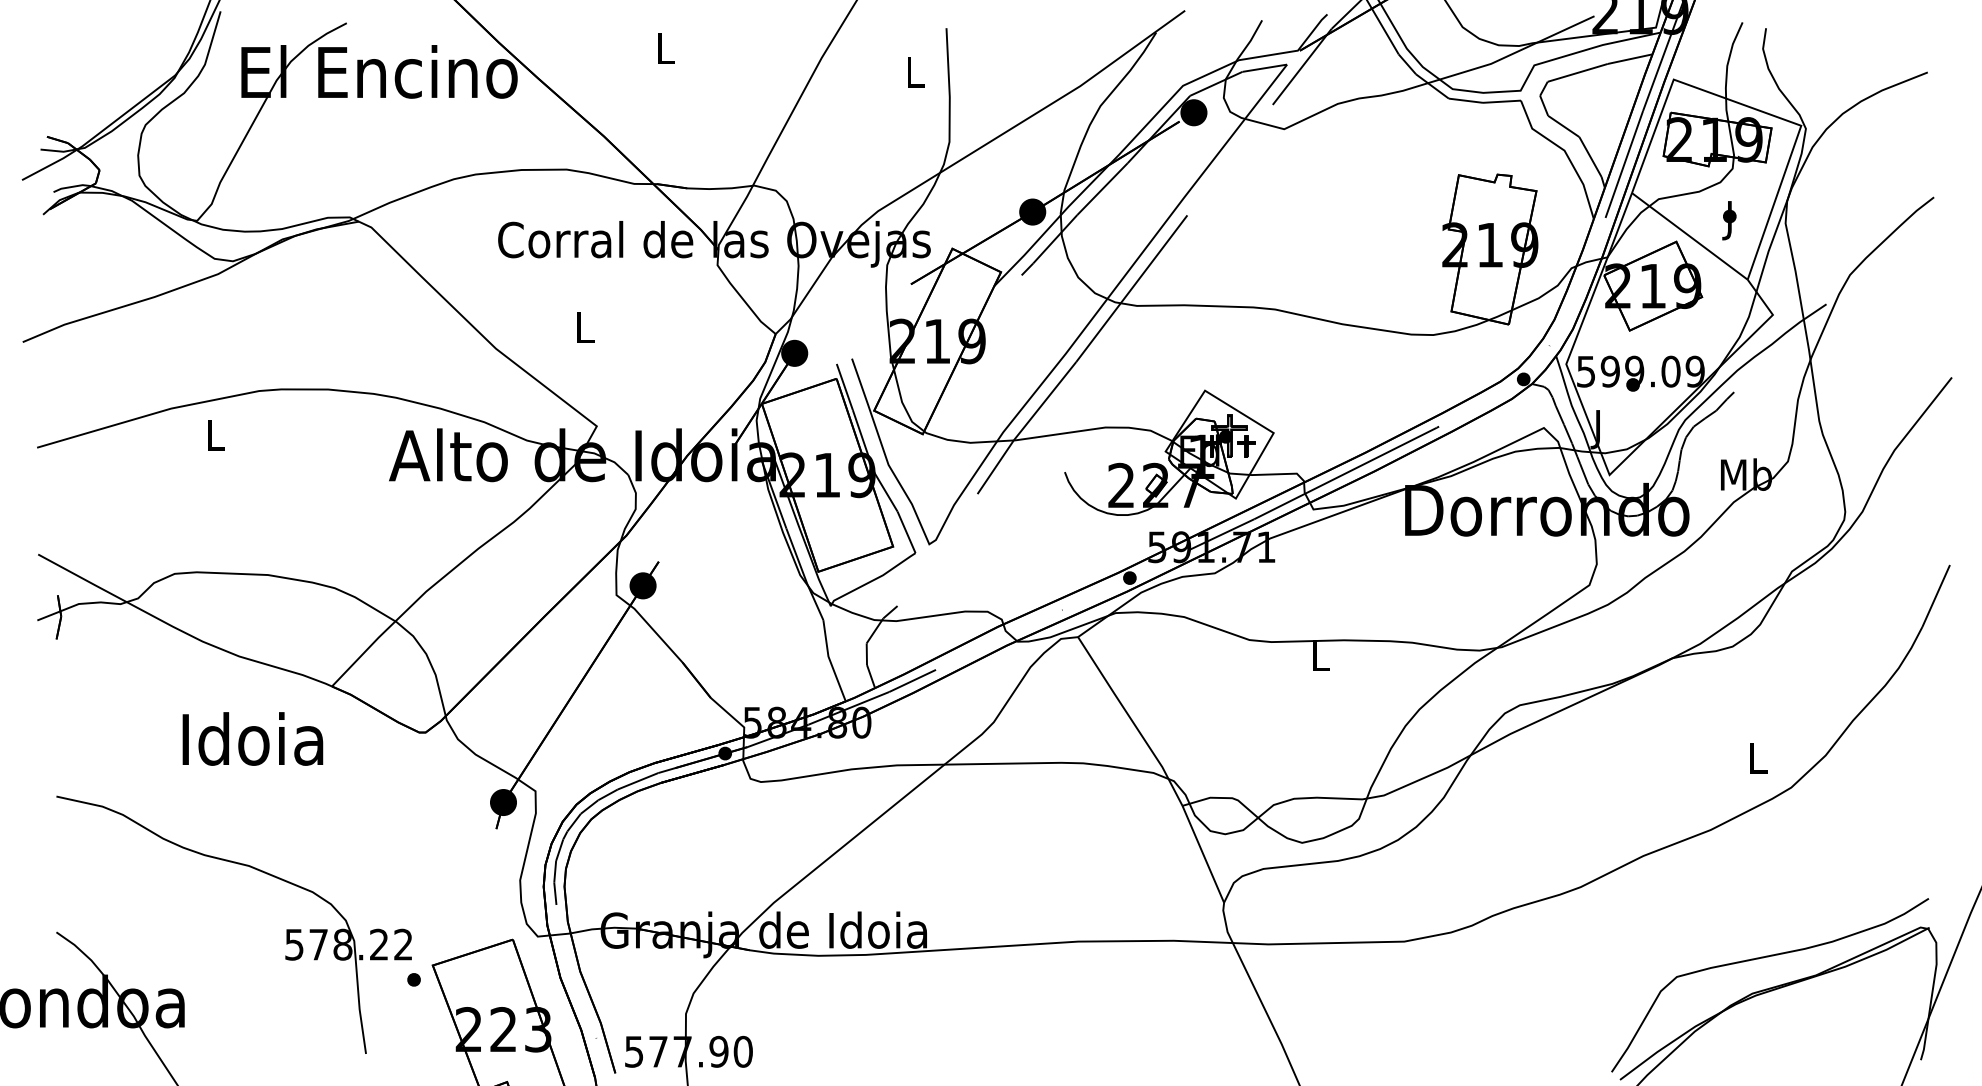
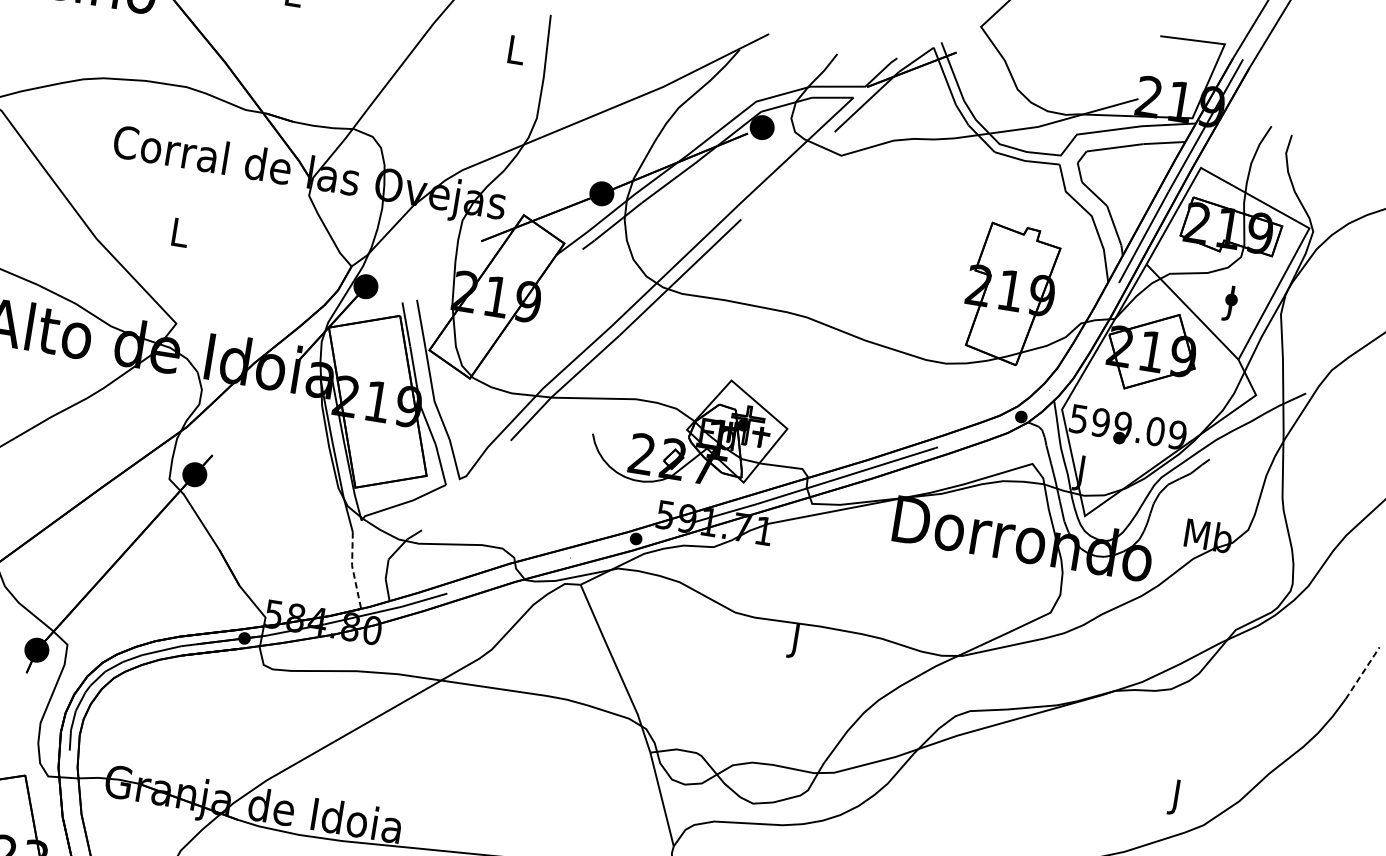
line: (1936, 596) -> (1362, 673), solid -> dashed
text: (1320, 660) -> (796, 641), L -> J
line: (830, 662) -> (353, 571), solid -> dashed
text: (1758, 762) -> (1177, 797), L -> J

